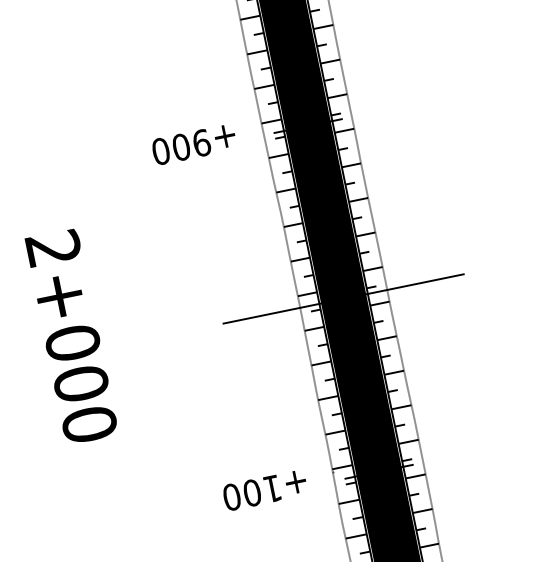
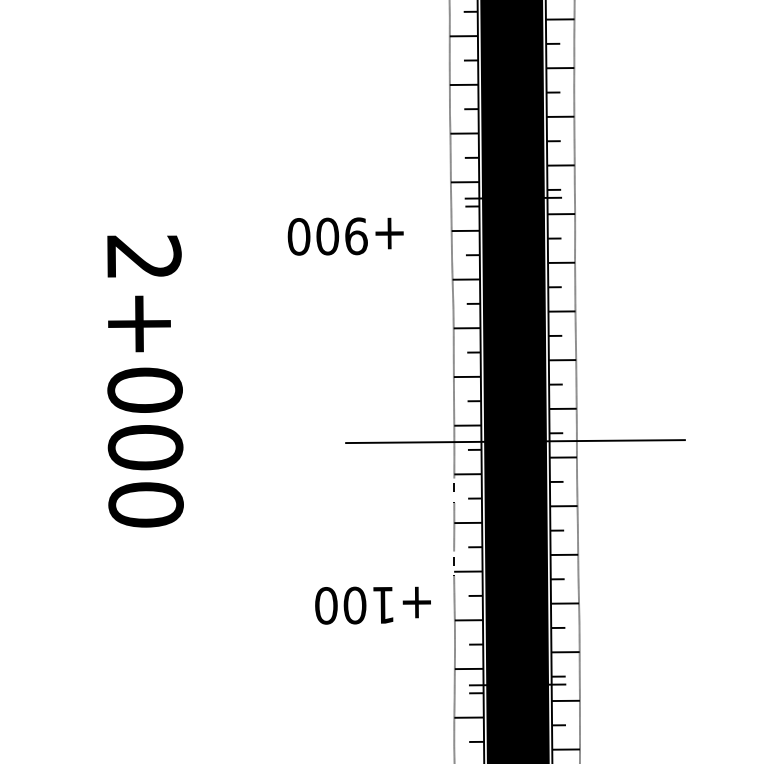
text: (193, 144) -> (344, 235), moved
text: (70, 334) -> (144, 377), moved
text: (264, 490) -> (372, 605), moved

